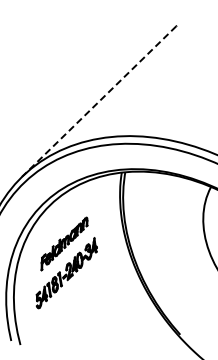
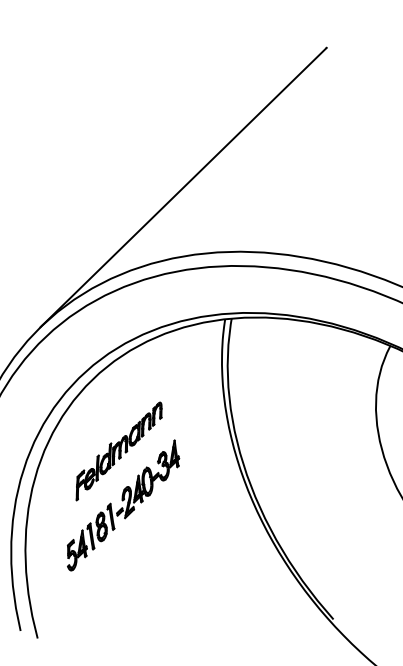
line: (99, 101) -> (183, 187), dashed -> solid

